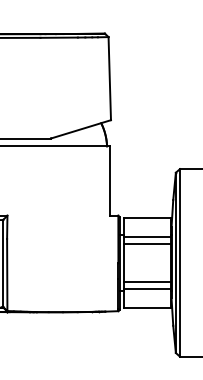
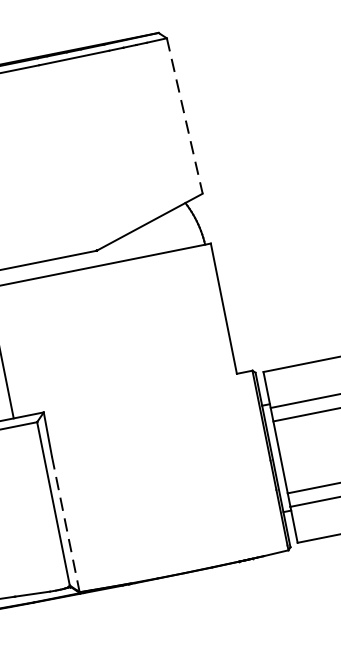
line: (109, 78) -> (184, 115), solid -> dashed
line: (7, 275) -> (66, 524), solid -> dashed

